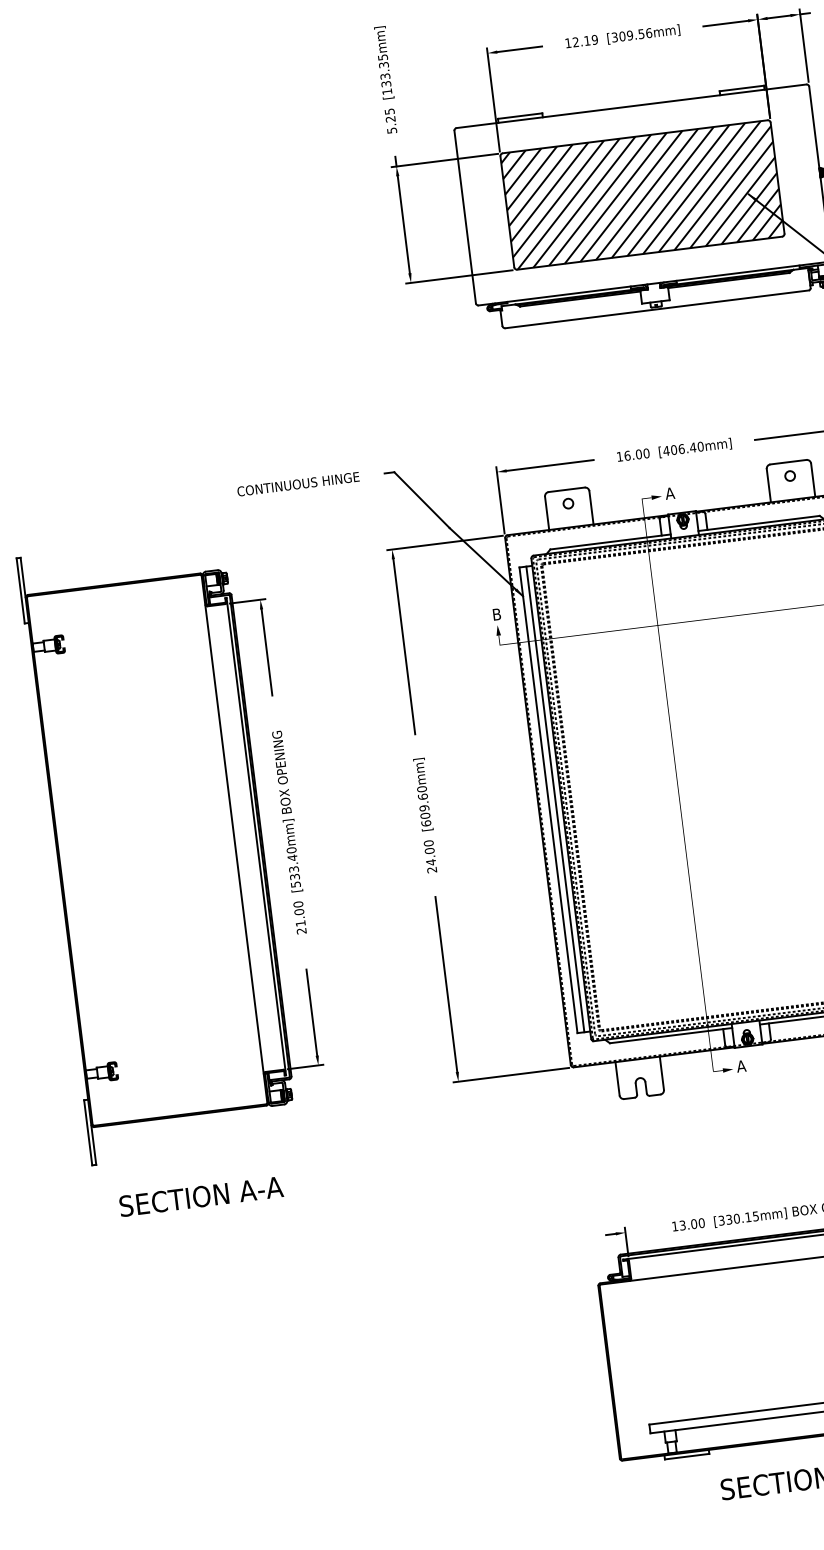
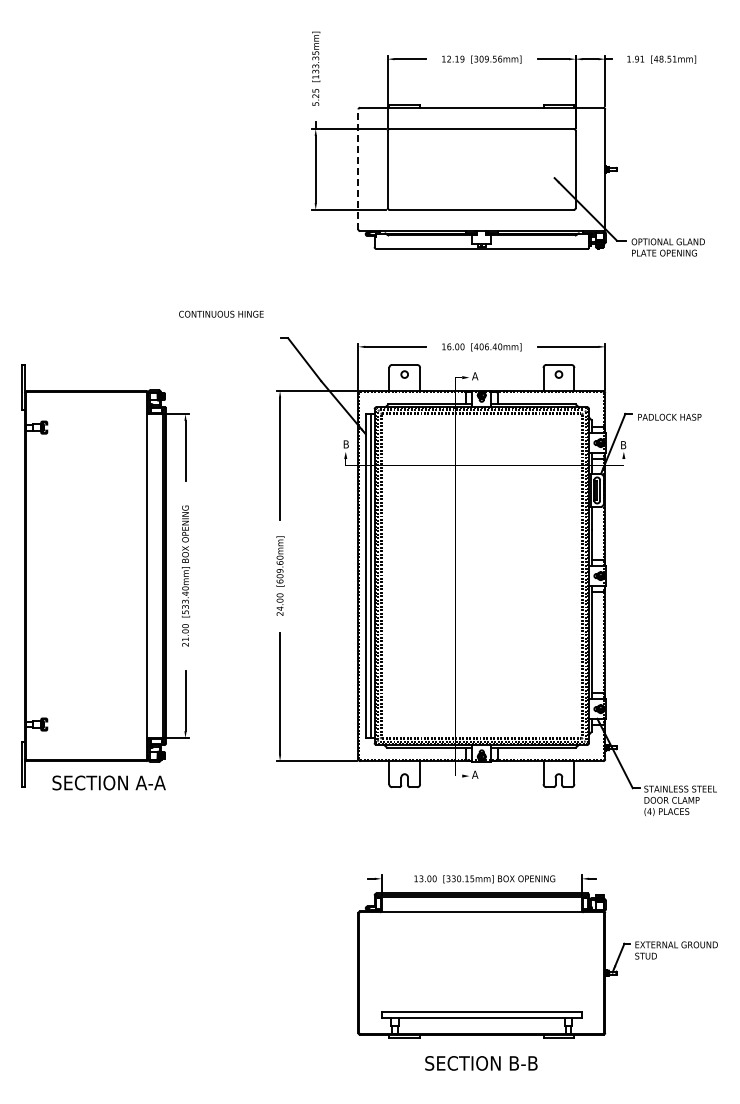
hatch: (641, 193) -> (481, 168), removed
line: (465, 215) -> (358, 168), solid -> dashed
text: (298, 483) -> (221, 313), moved
text: (200, 1196) -> (108, 782), moved

